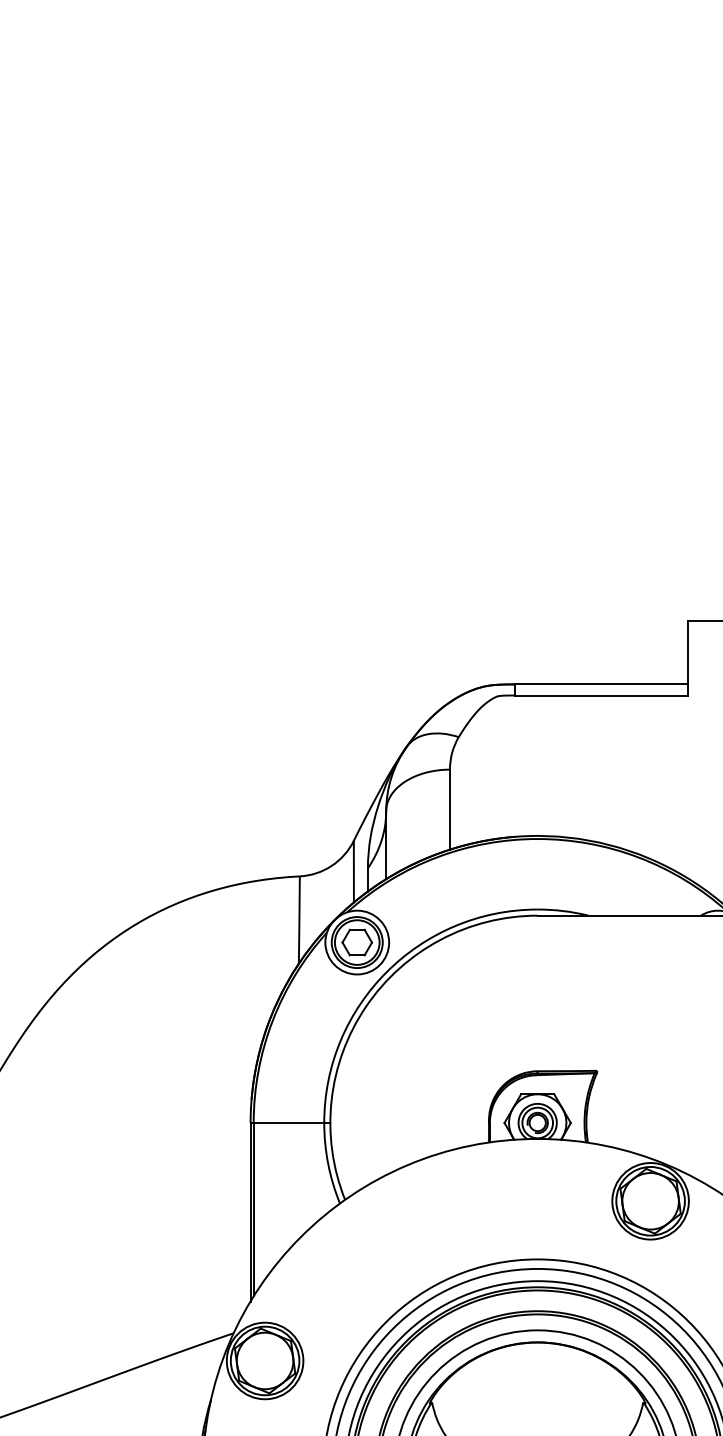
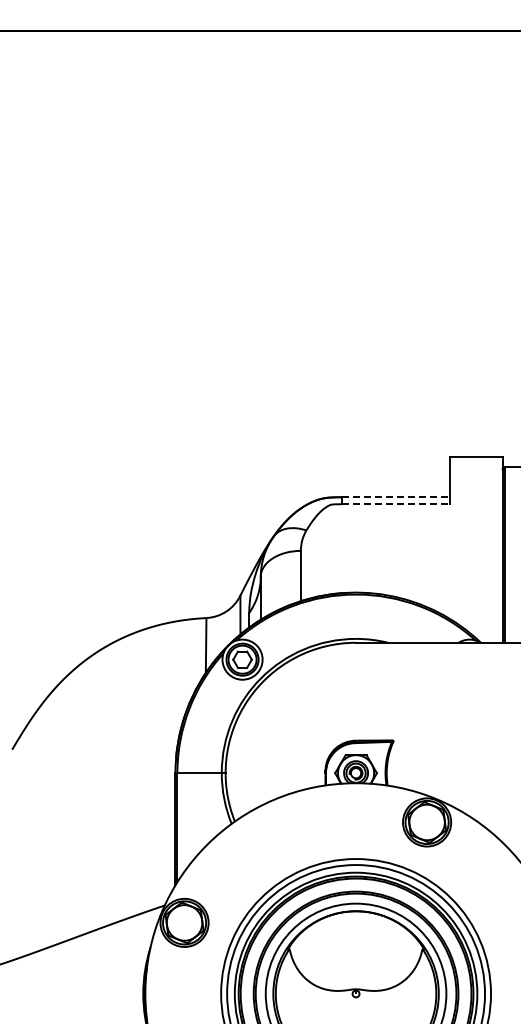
line: (601, 684) -> (396, 497), solid -> dashed
line: (601, 695) -> (396, 504), solid -> dashed

